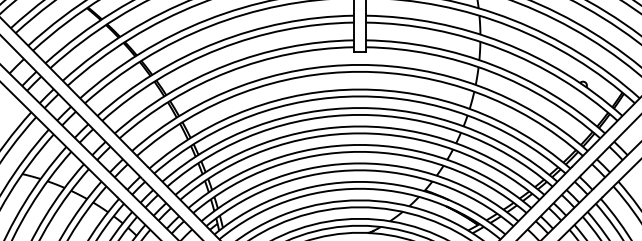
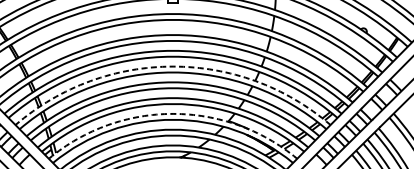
arc: (359, 126) -> (172, 66), solid -> dashed
arc: (359, 181) -> (172, 113), solid -> dashed

